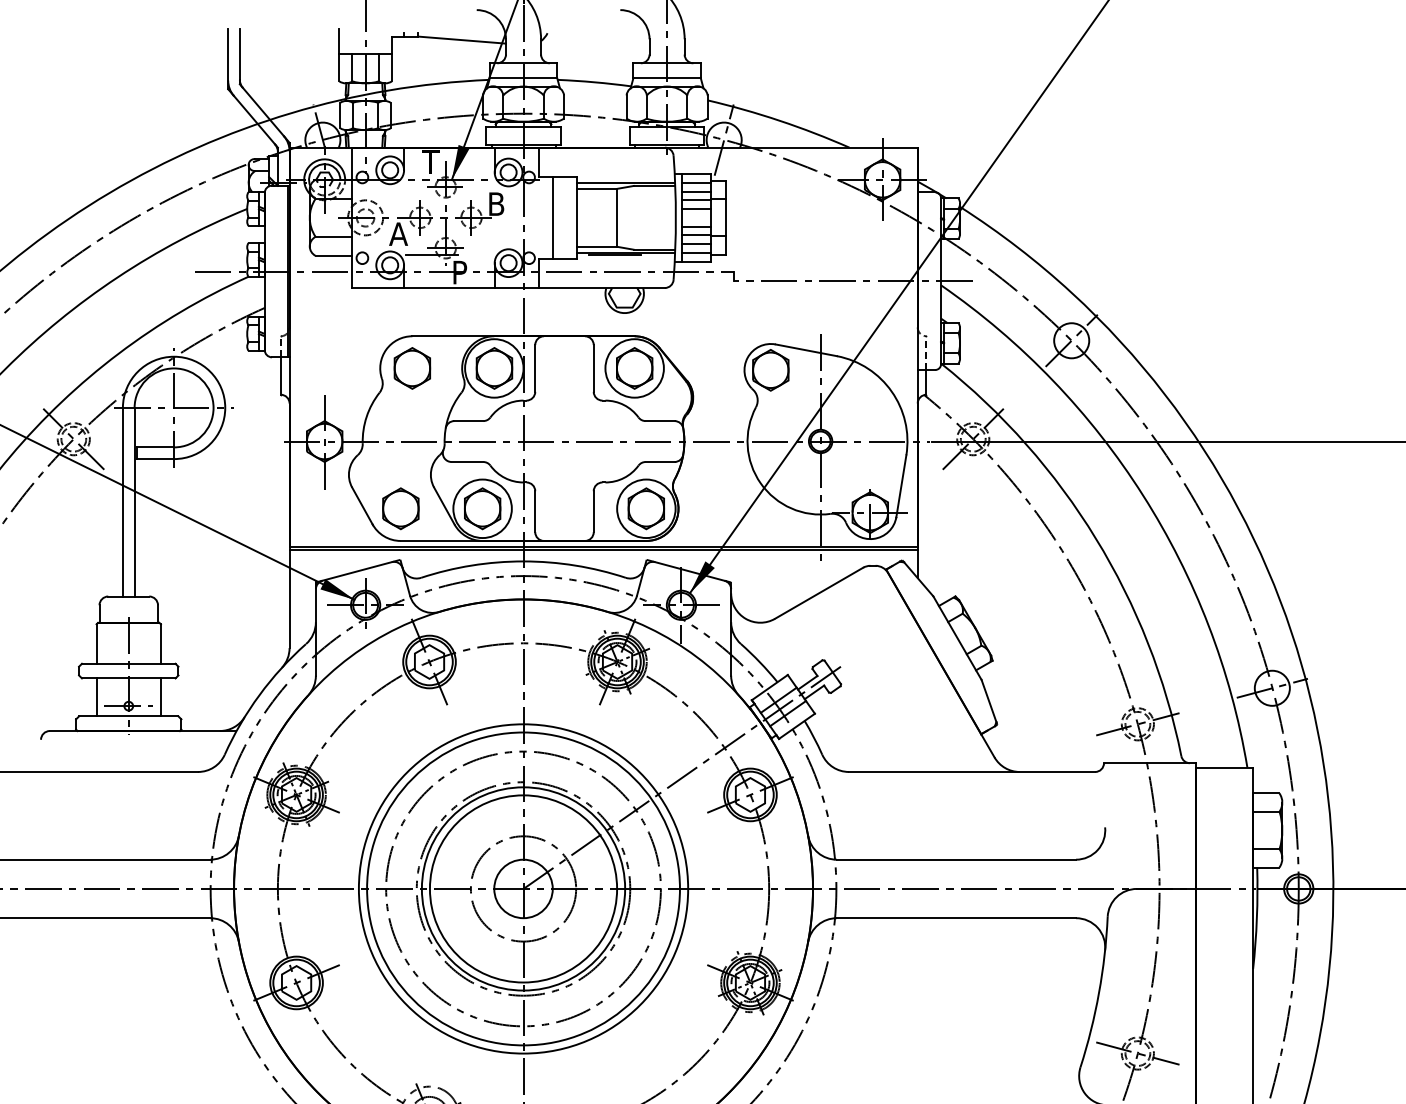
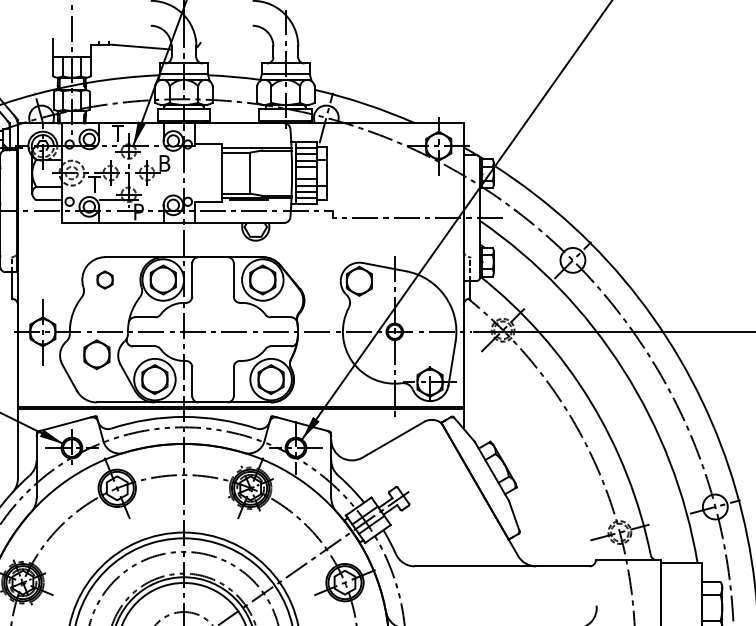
line: (552, 217) -> (204, 172), removed
text: (398, 233) -> (95, 184), A -> T
part: (412, 368) -> (105, 280), size x0.6
part: (400, 508) -> (96, 354), moved

